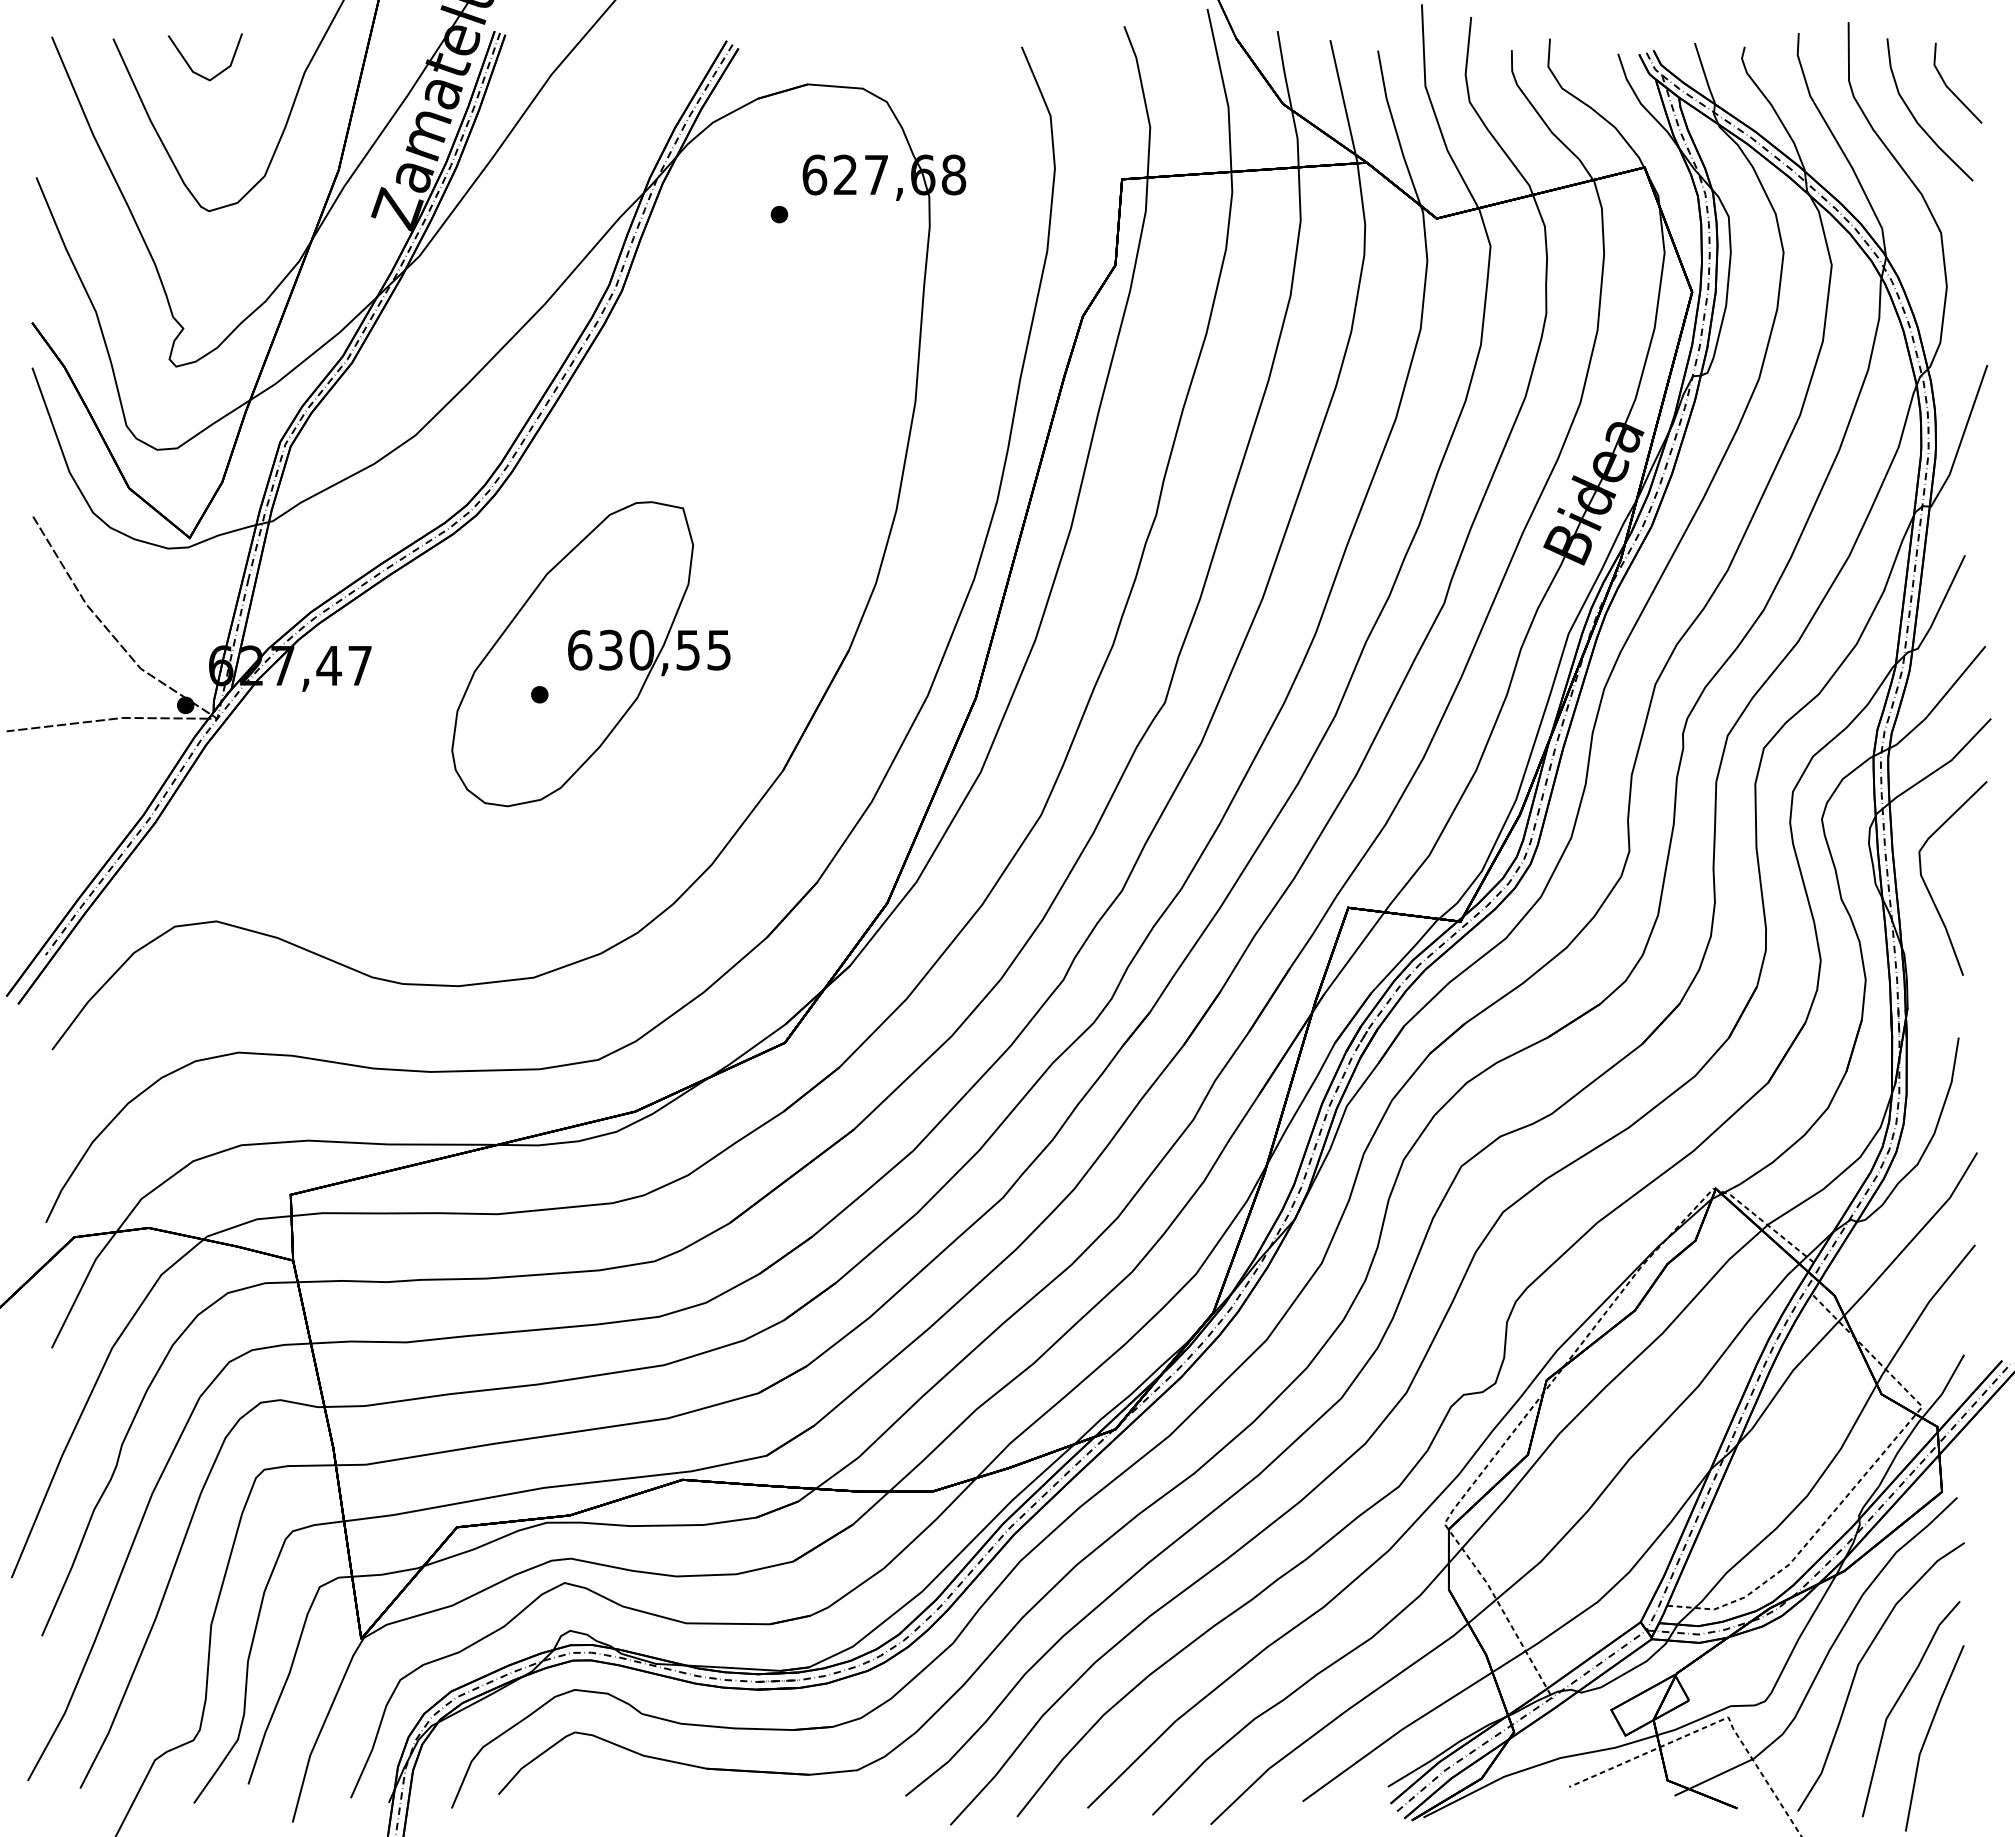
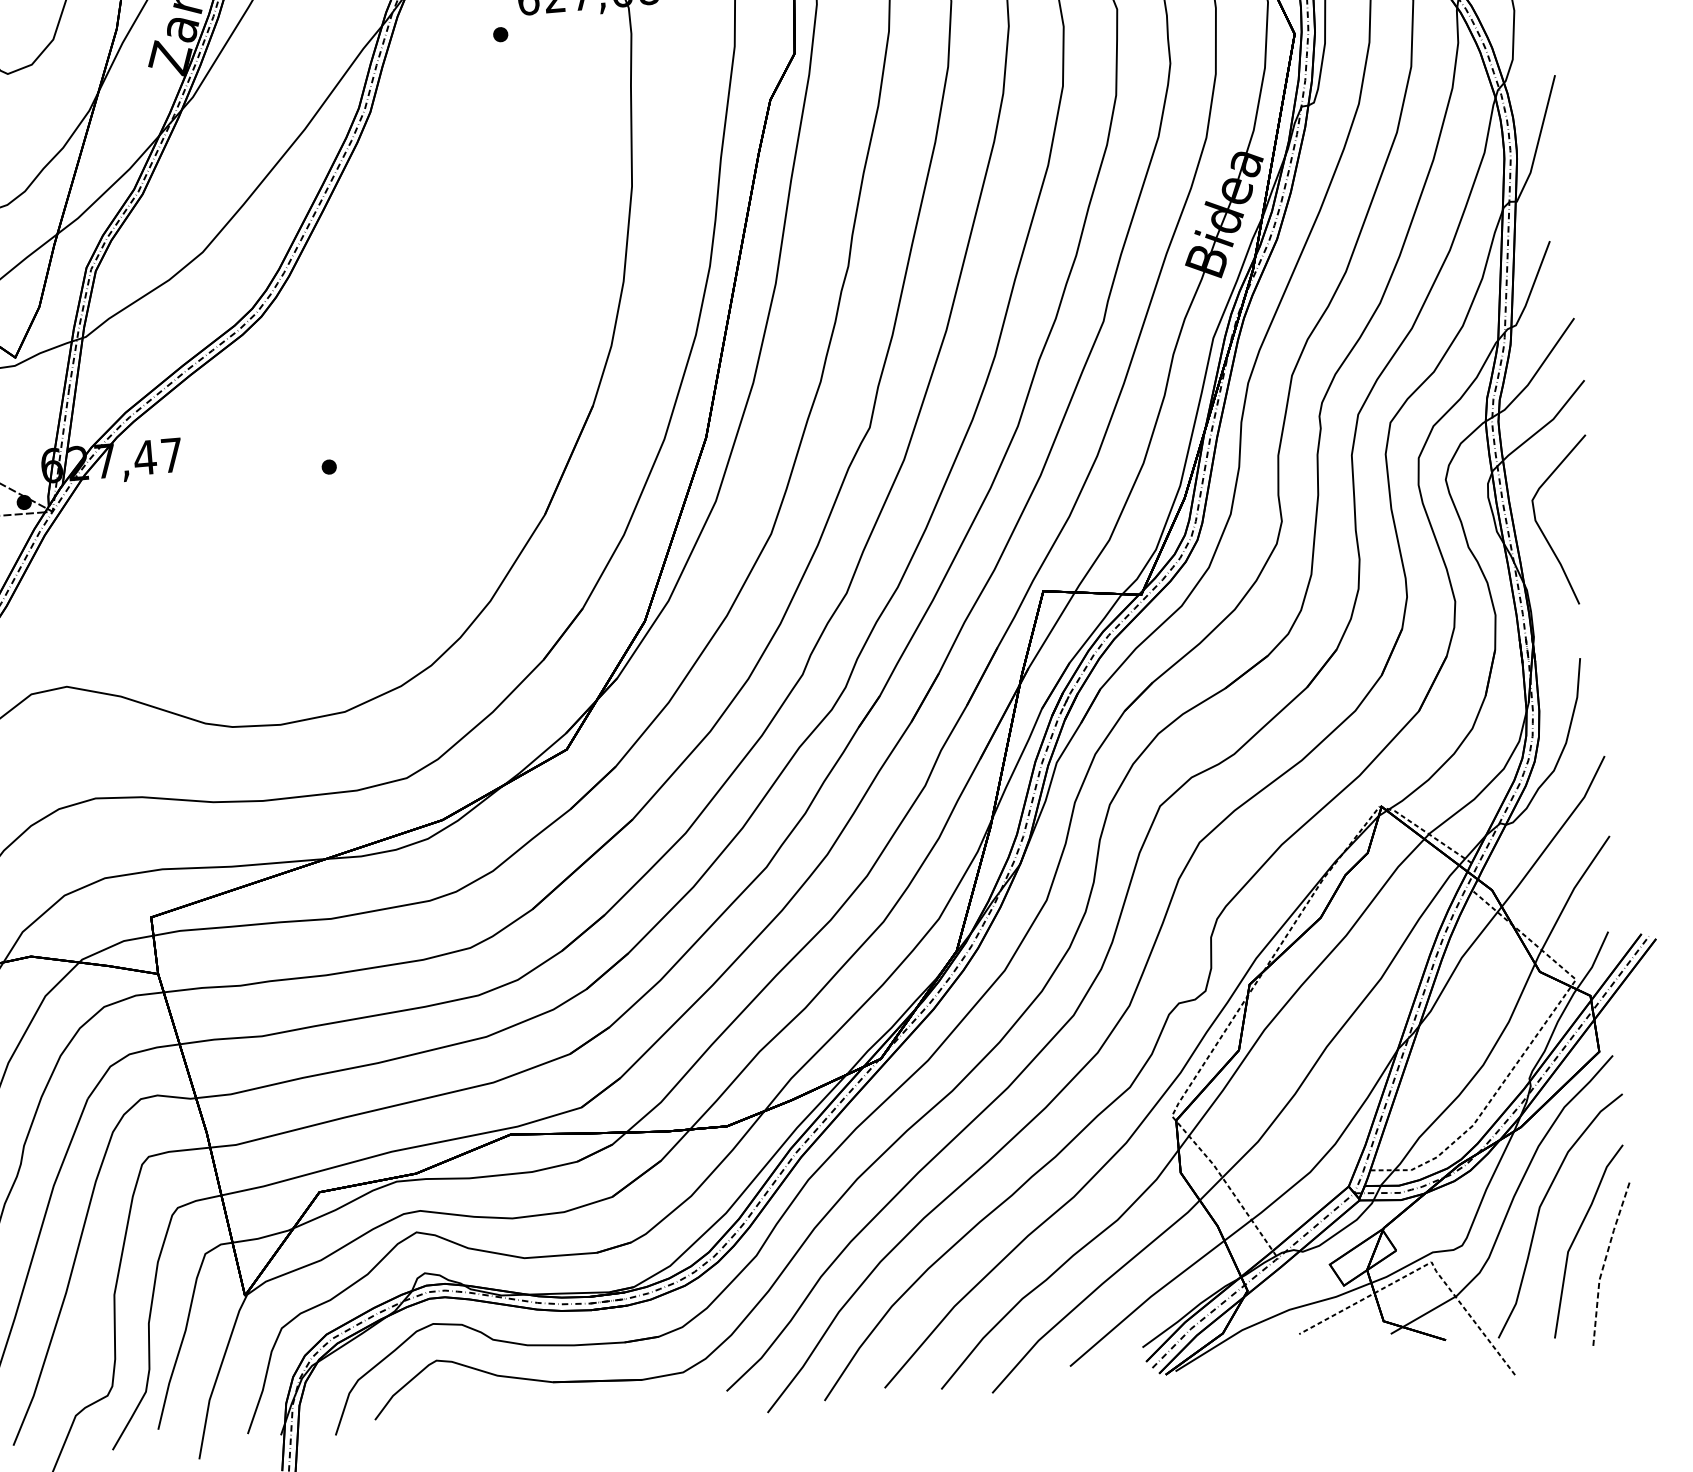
part: (590, 654) -> (370, 428), removed
line: (1926, 1735) -> (1603, 1263), solid -> dashed

